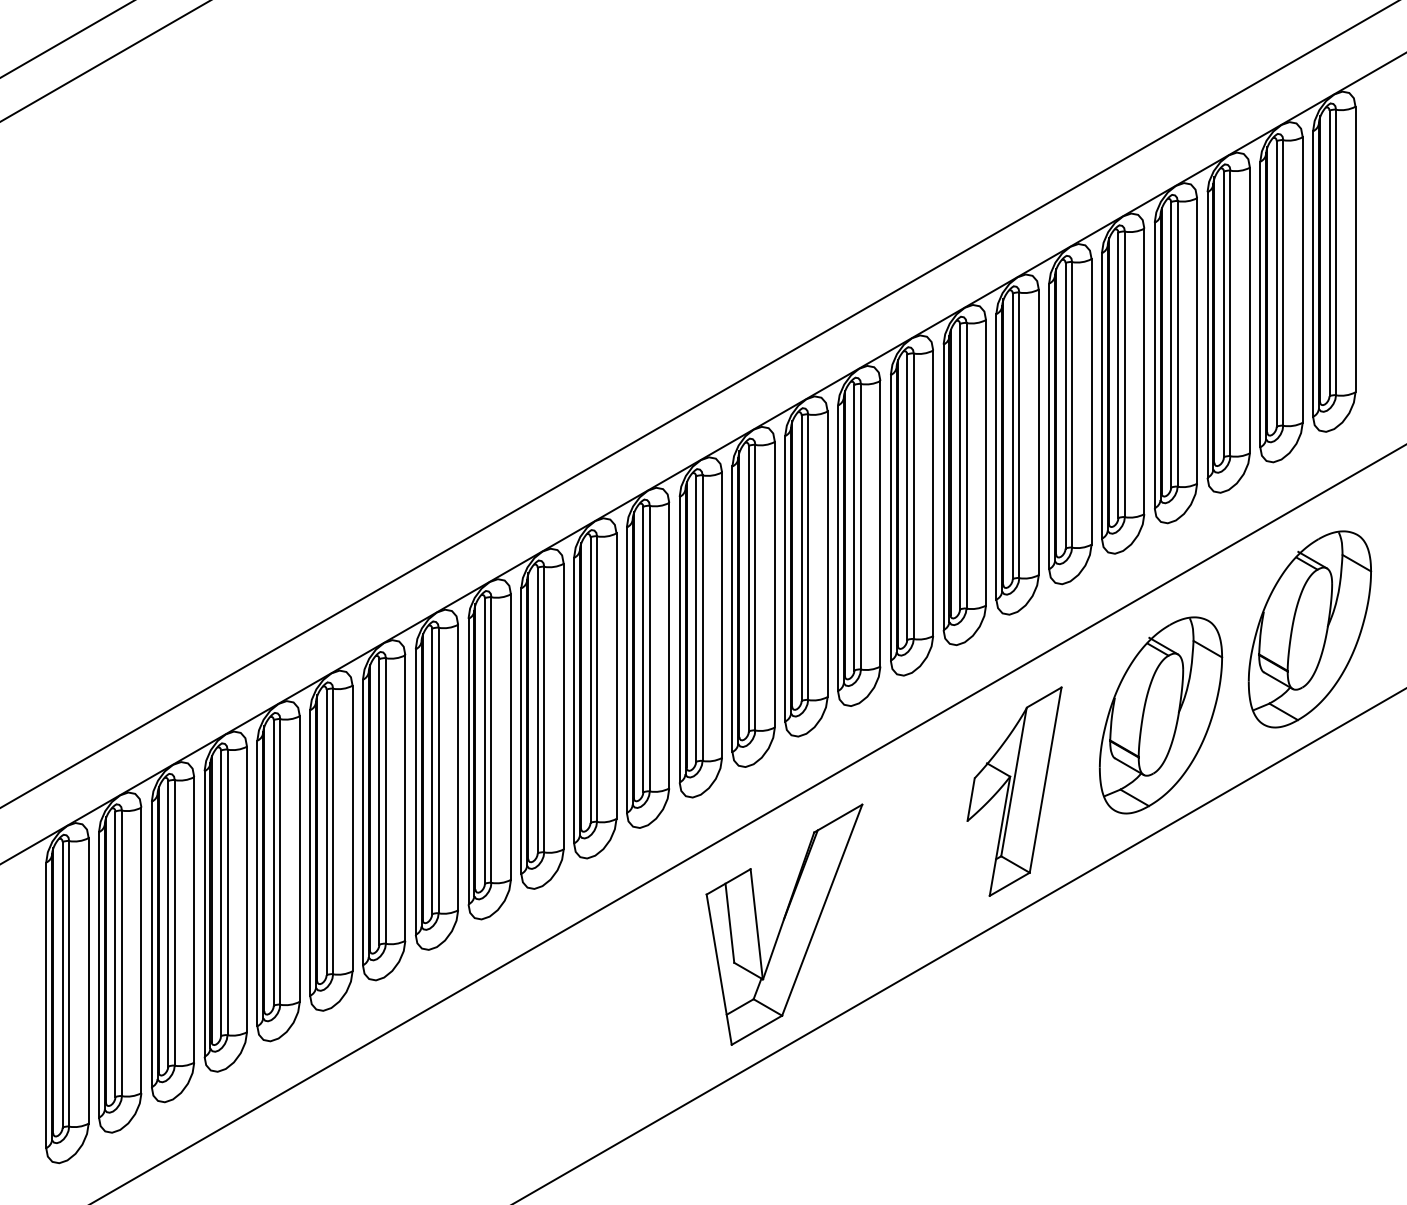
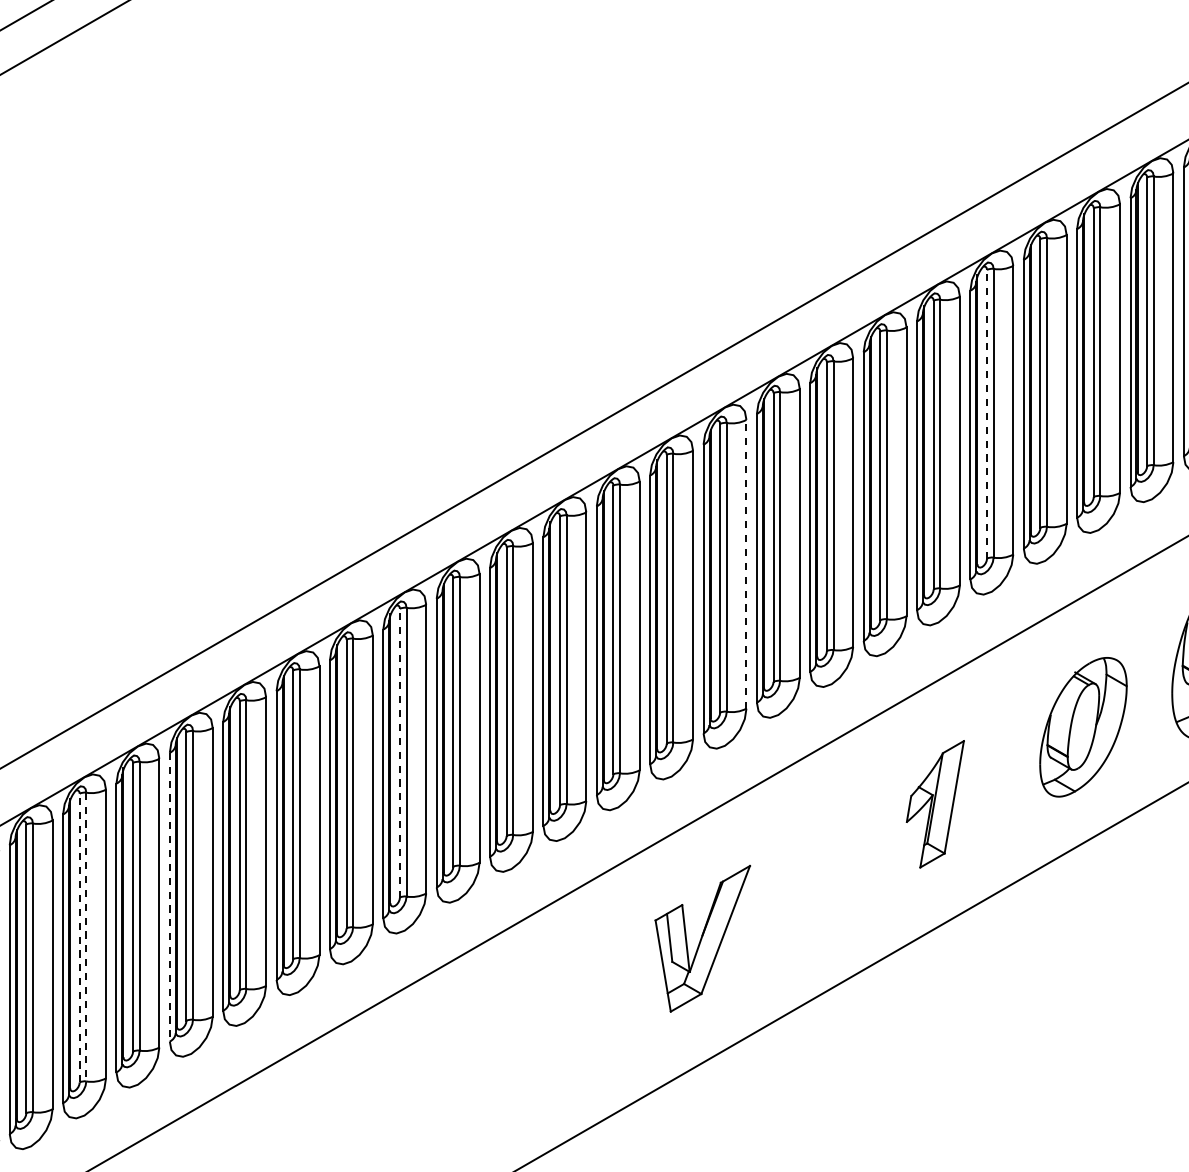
line: (1065, 405) -> (986, 413), solid -> dashed
line: (827, 554) -> (746, 564), solid -> dashed
part: (1160, 715) -> (1082, 727), size x0.7
line: (484, 741) -> (399, 753), solid -> dashed
part: (1014, 791) -> (935, 804), size x0.6
line: (257, 883) -> (169, 897), solid -> dashed
line: (174, 922) -> (86, 936), solid -> dashed
line: (168, 923) -> (79, 937), solid -> dashed
part: (784, 924) -> (702, 938), size x0.6

